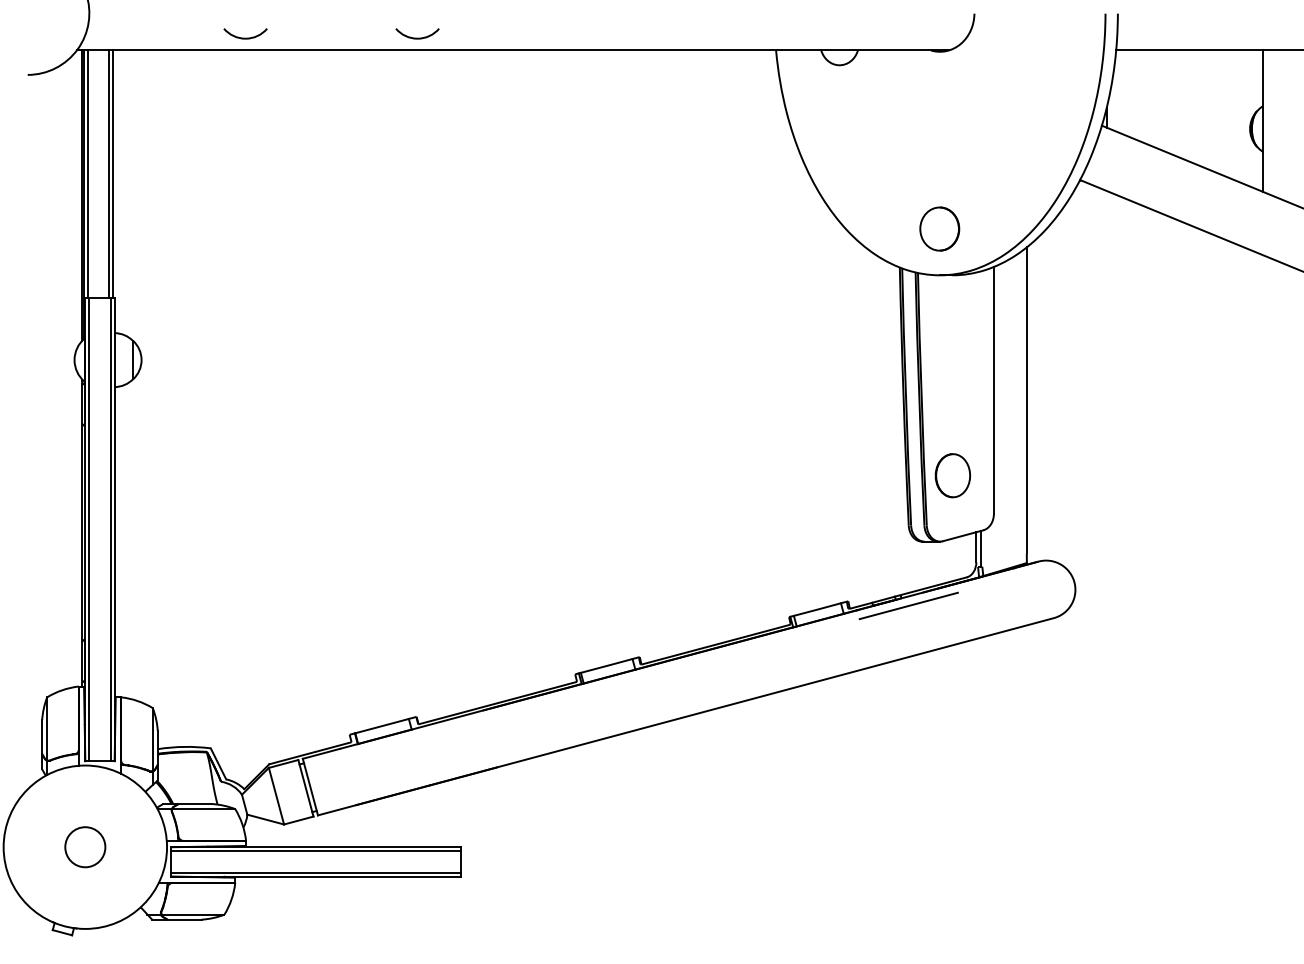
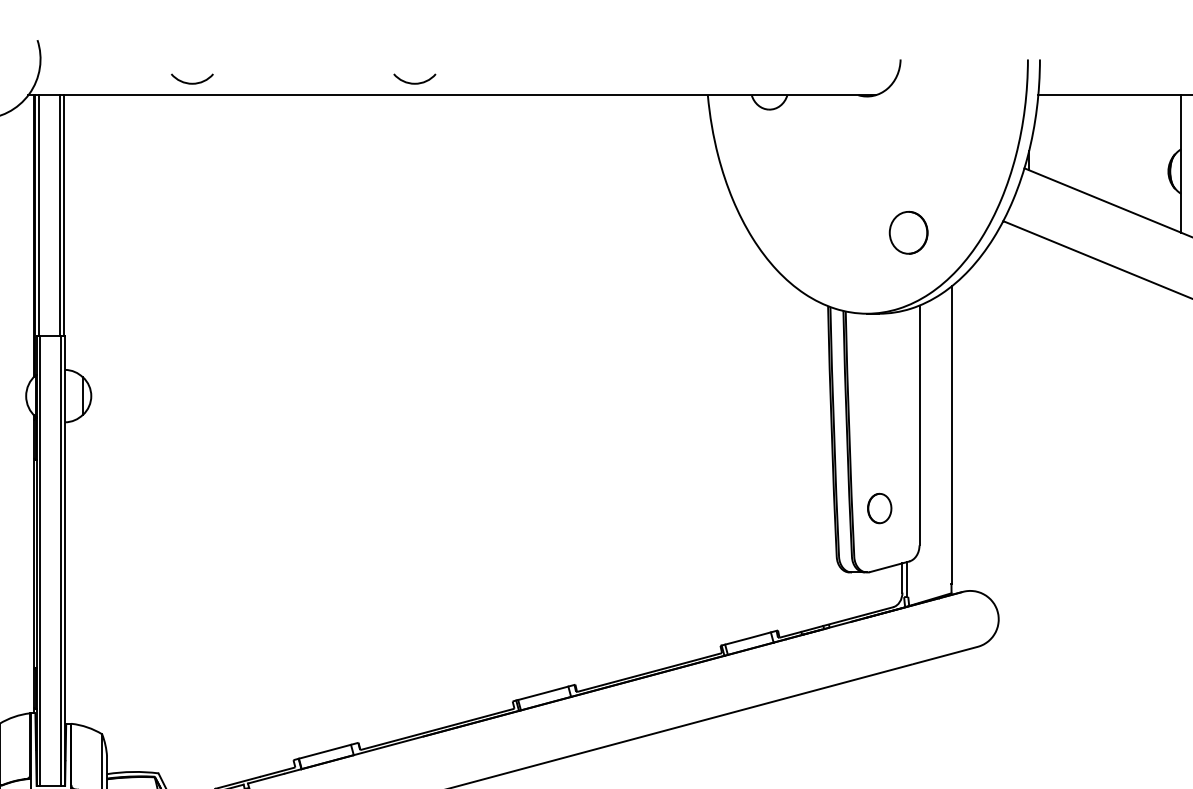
arc: (417, 37) -> (414, 82), moved
part: (939, 228) -> (908, 232), moved
part: (952, 475) -> (879, 508), size x0.7
line: (908, 605) -> (836, 634), removed

